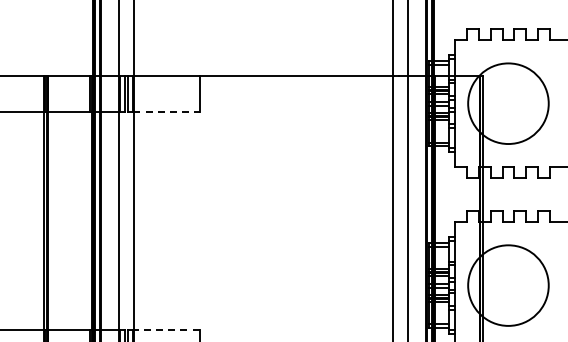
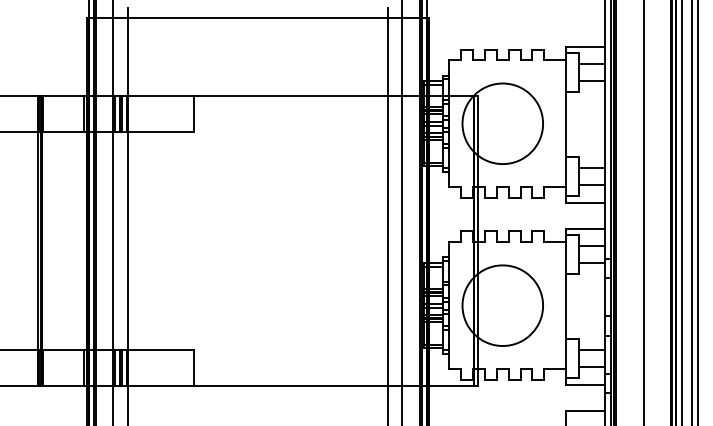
line: (167, 112) -> (161, 132), dashed -> solid
line: (166, 330) -> (160, 350), dashed -> solid

